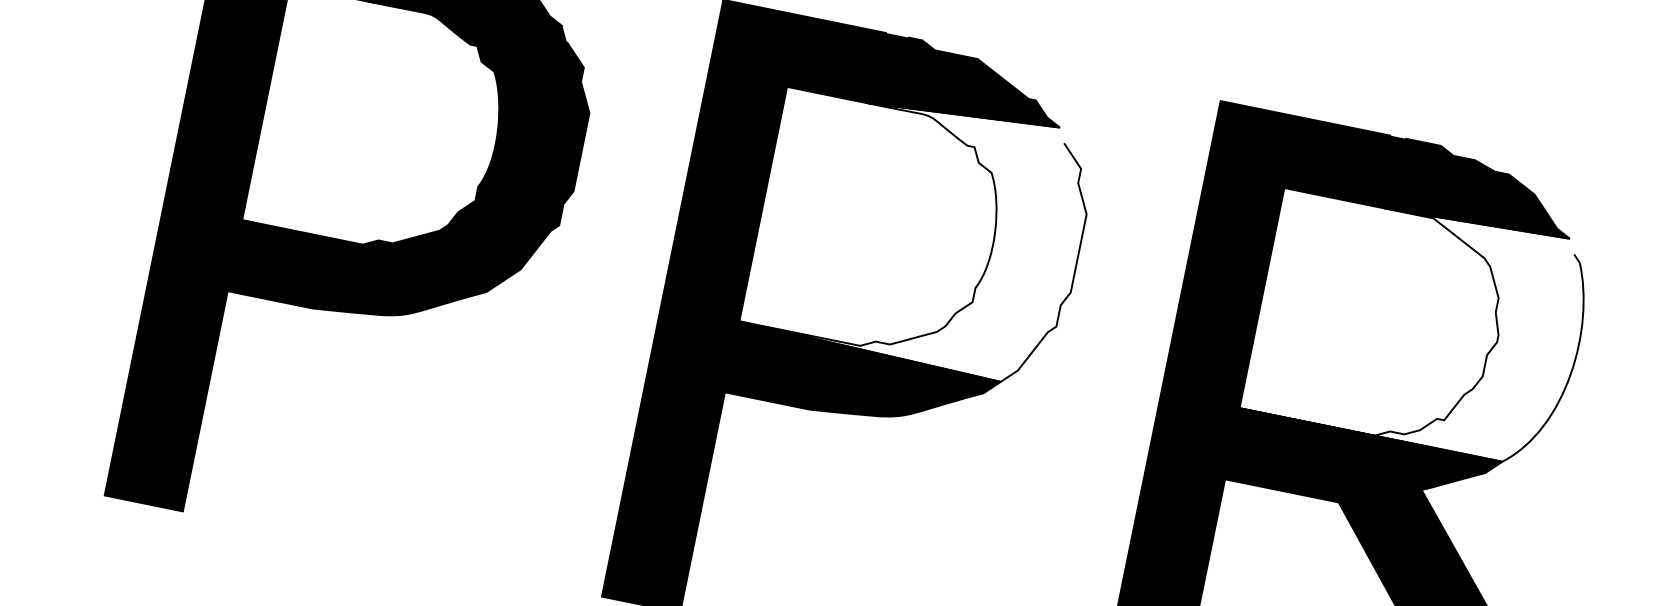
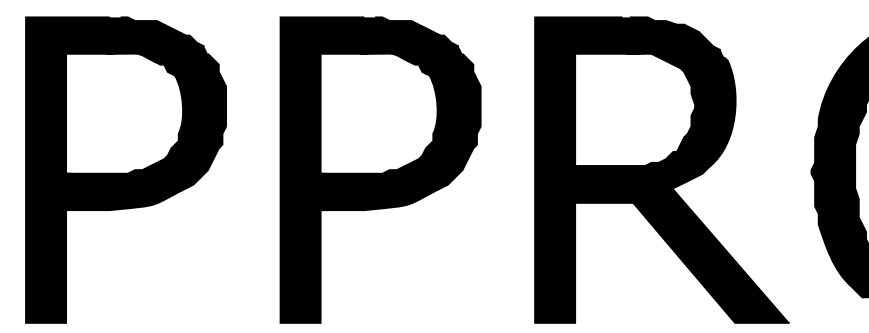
fill: (920, 231) -> (400, 111), added
fill: (1419, 326) -> (655, 108), added

